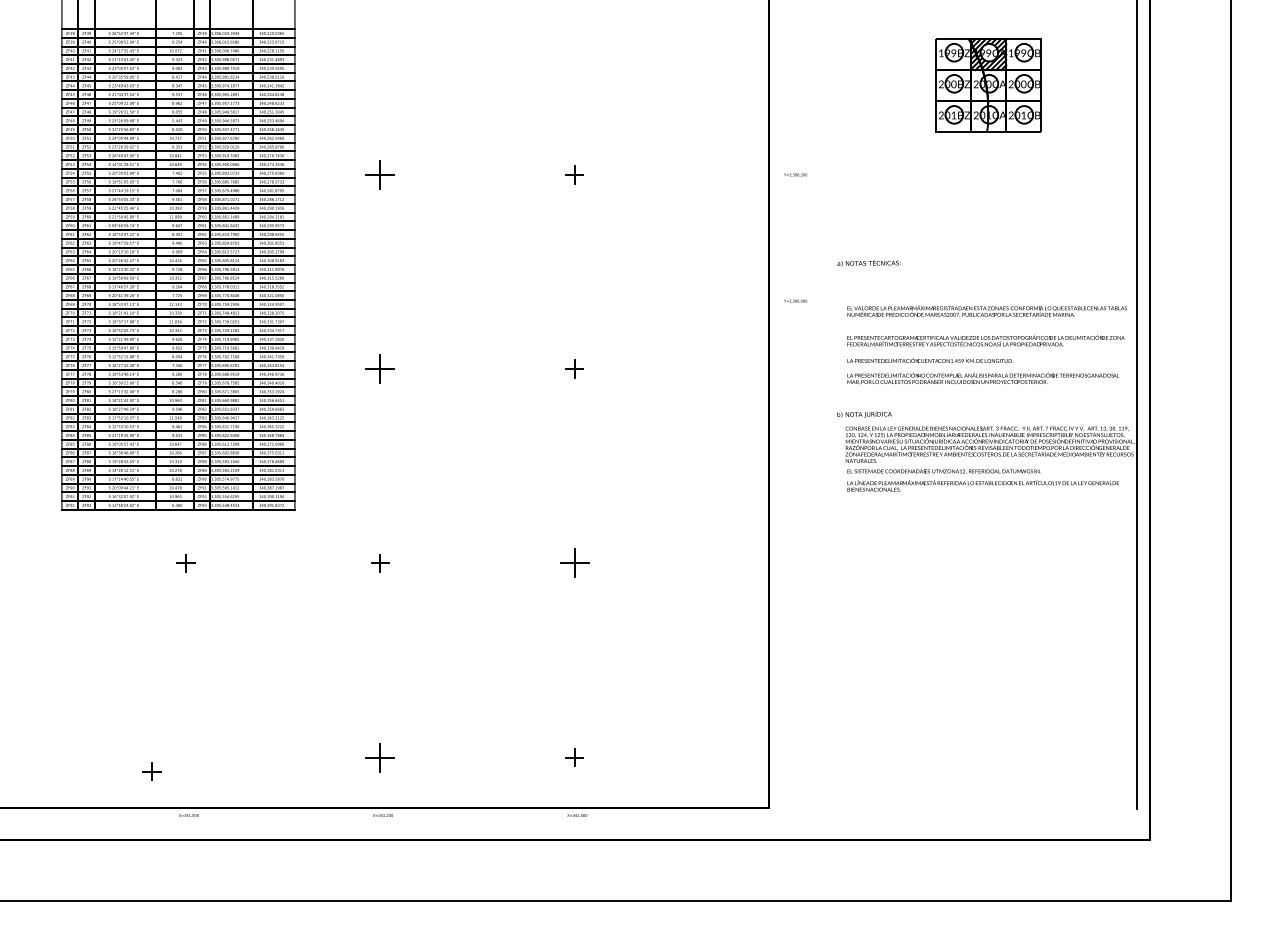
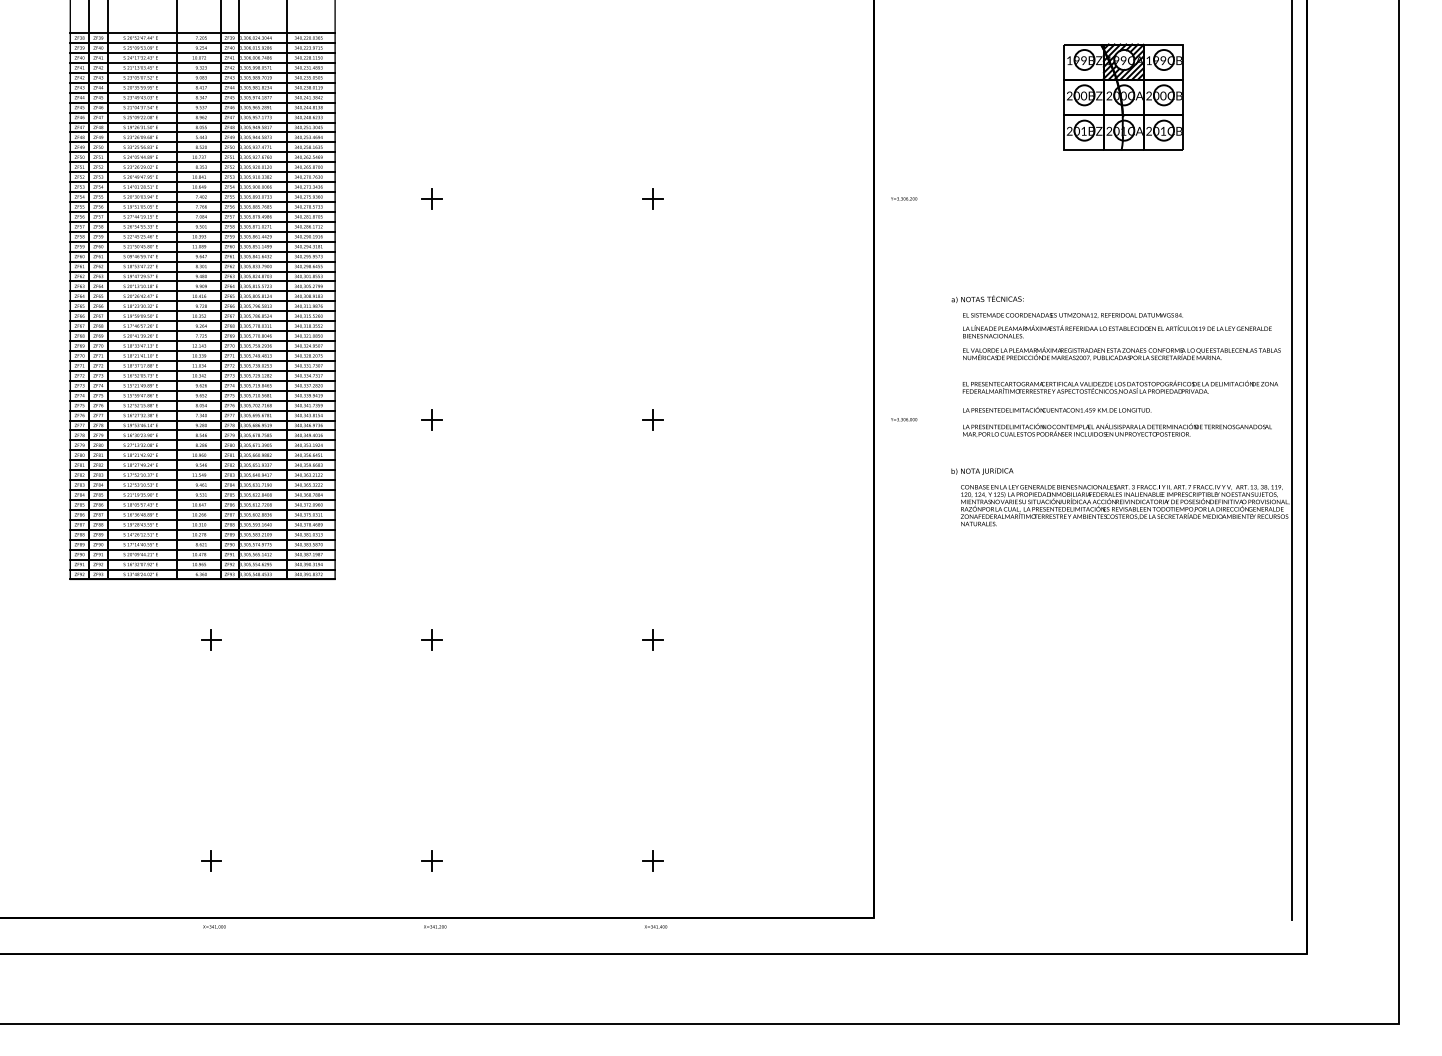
part: (380, 174) -> (432, 198), size x0.62
text: (795, 300) -> (903, 418), moved
part: (380, 368) -> (432, 418), size x0.62
text: (982, 480) -> (1116, 325), moved
part: (574, 563) -> (652, 640), size x0.62
part: (380, 757) -> (432, 860), size x0.62
part: (151, 771) -> (210, 860), moved

